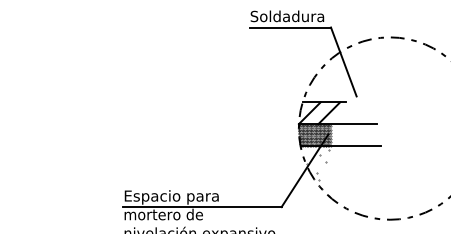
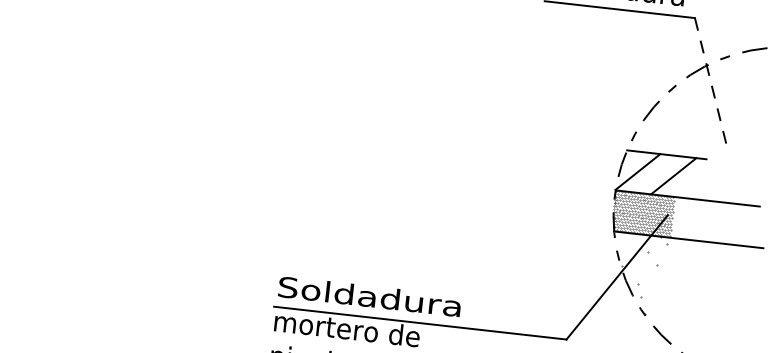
line: (343, 61) -> (710, 83), solid -> dashed
text: (173, 197) -> (368, 299), Espacio para -> Soldadura

